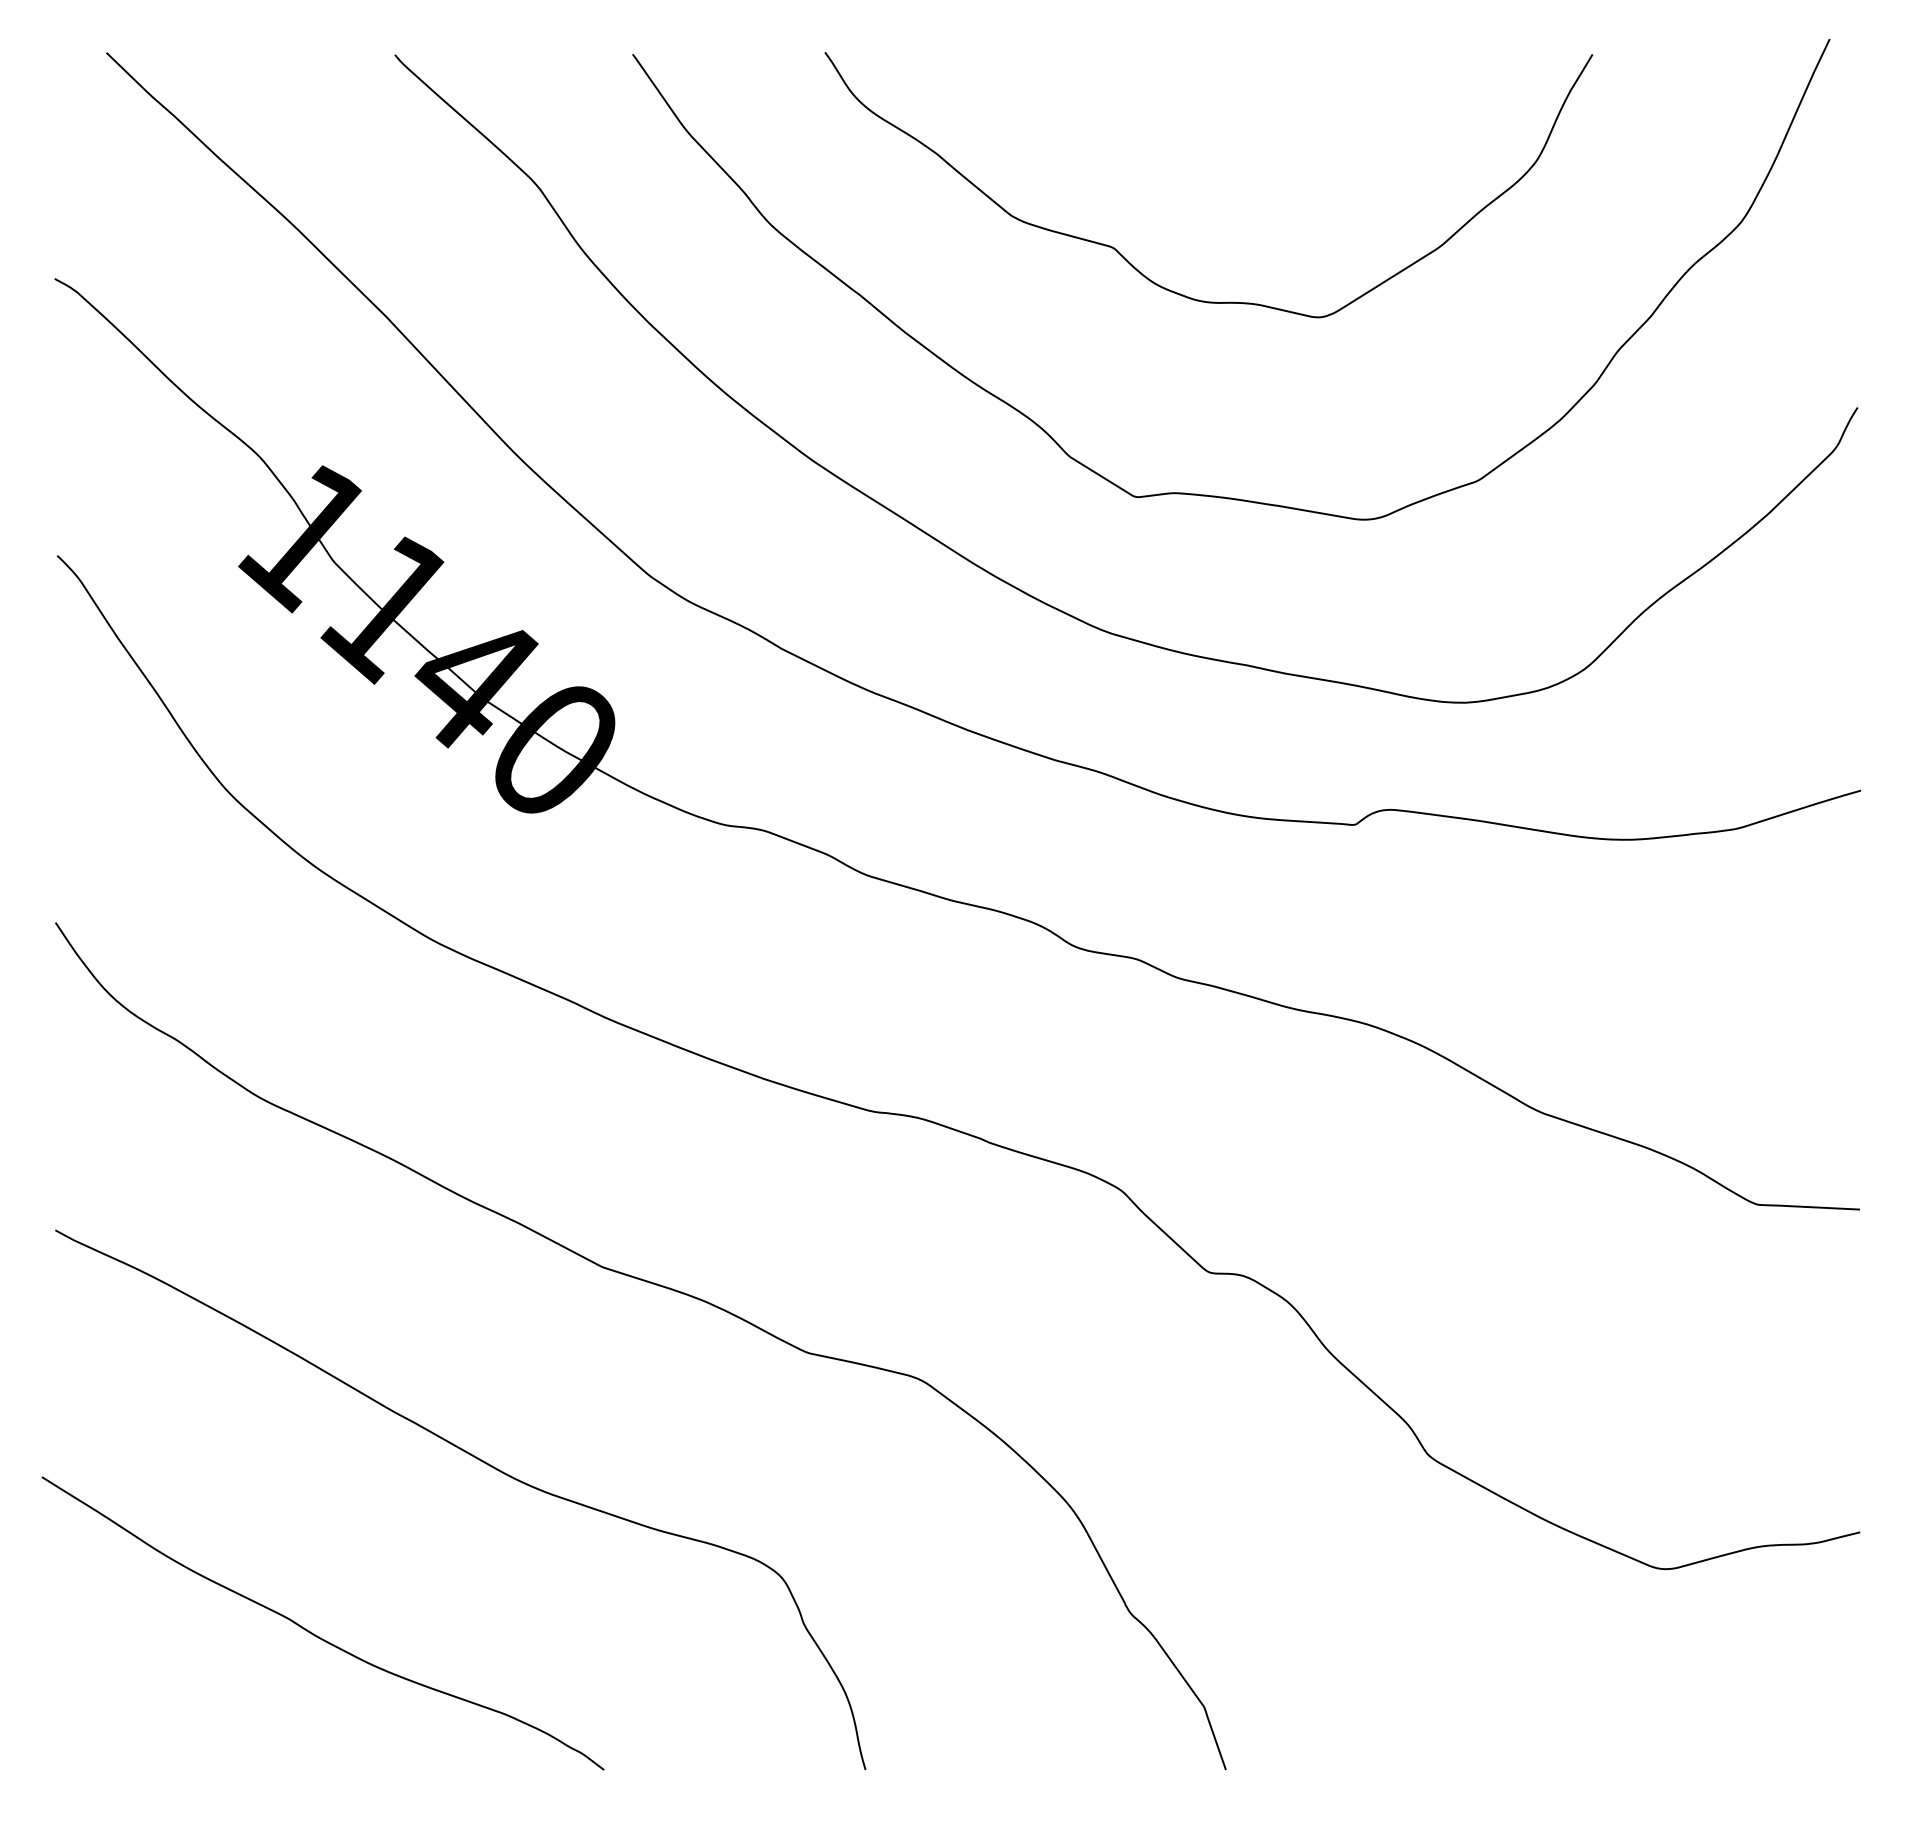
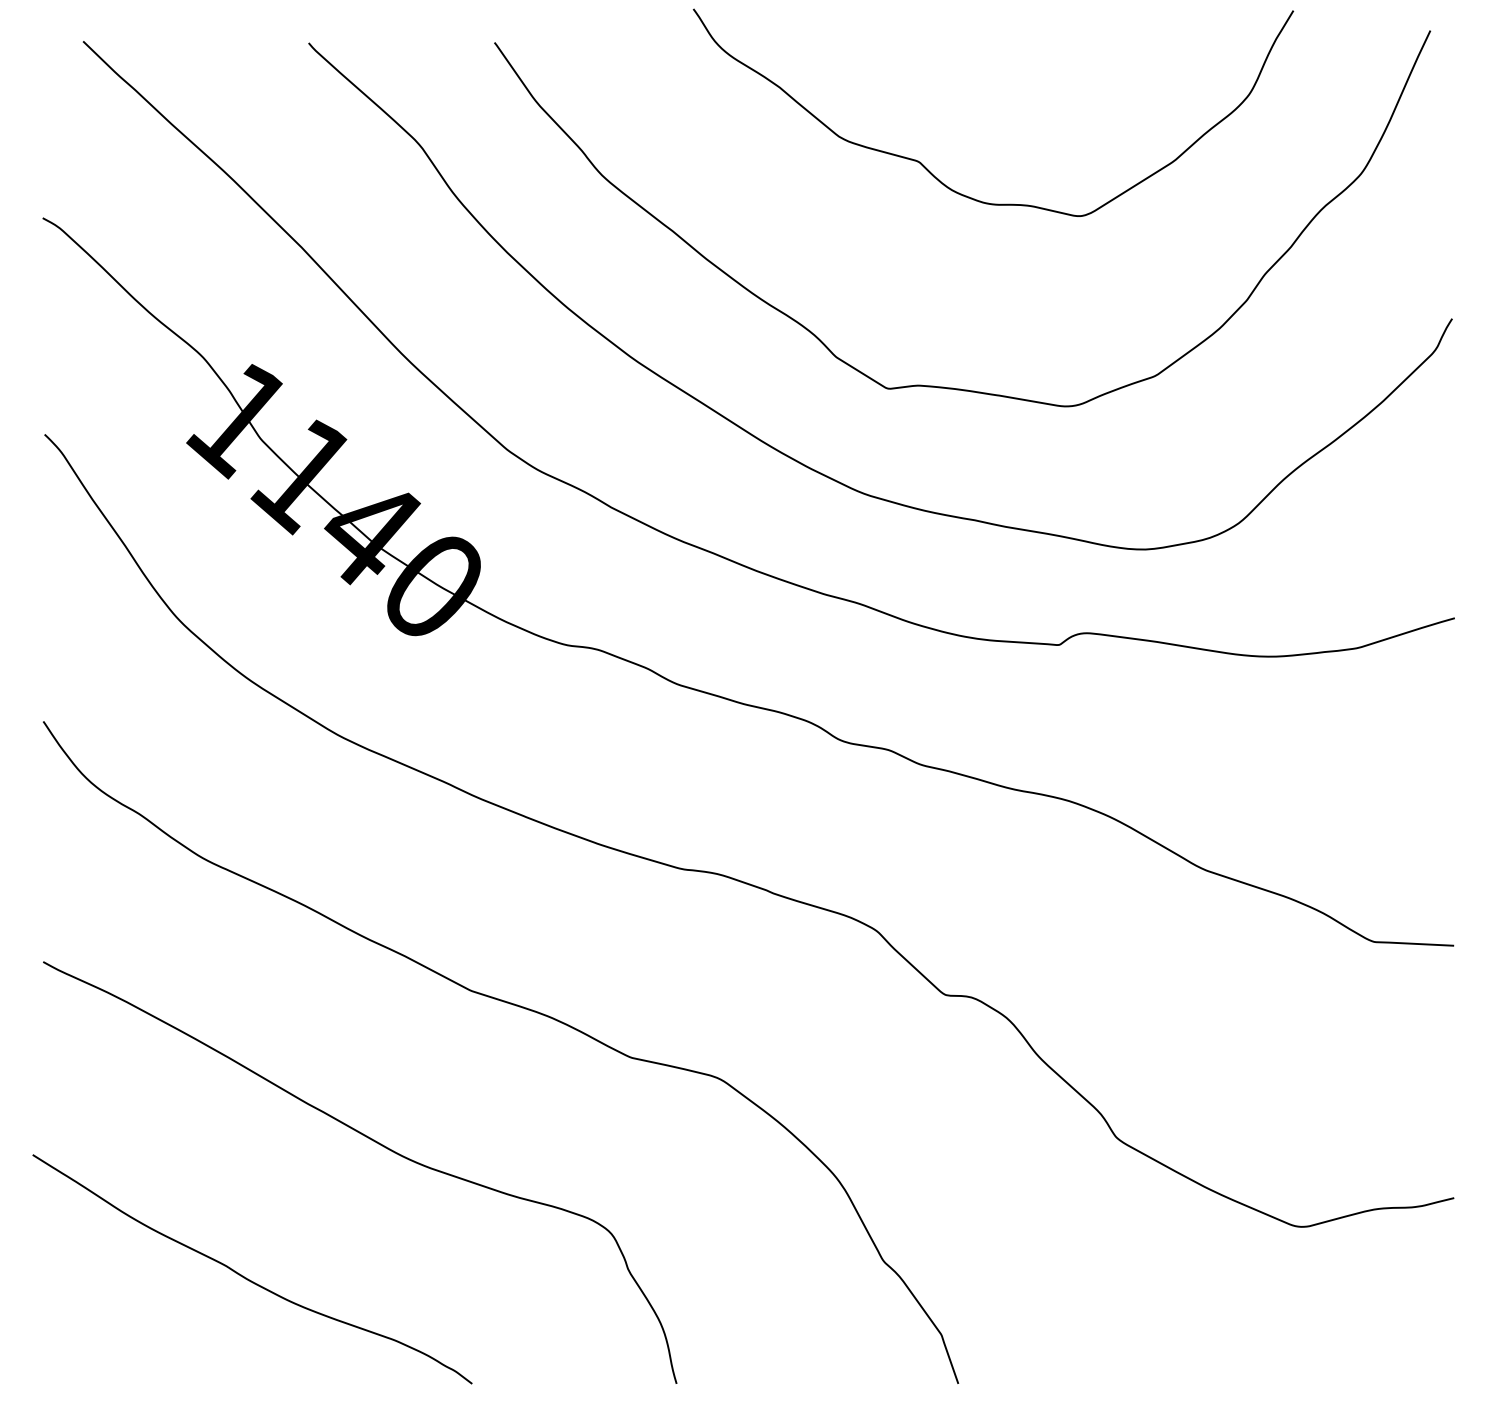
curve: (1139, 270) -> (939, 179), moved

